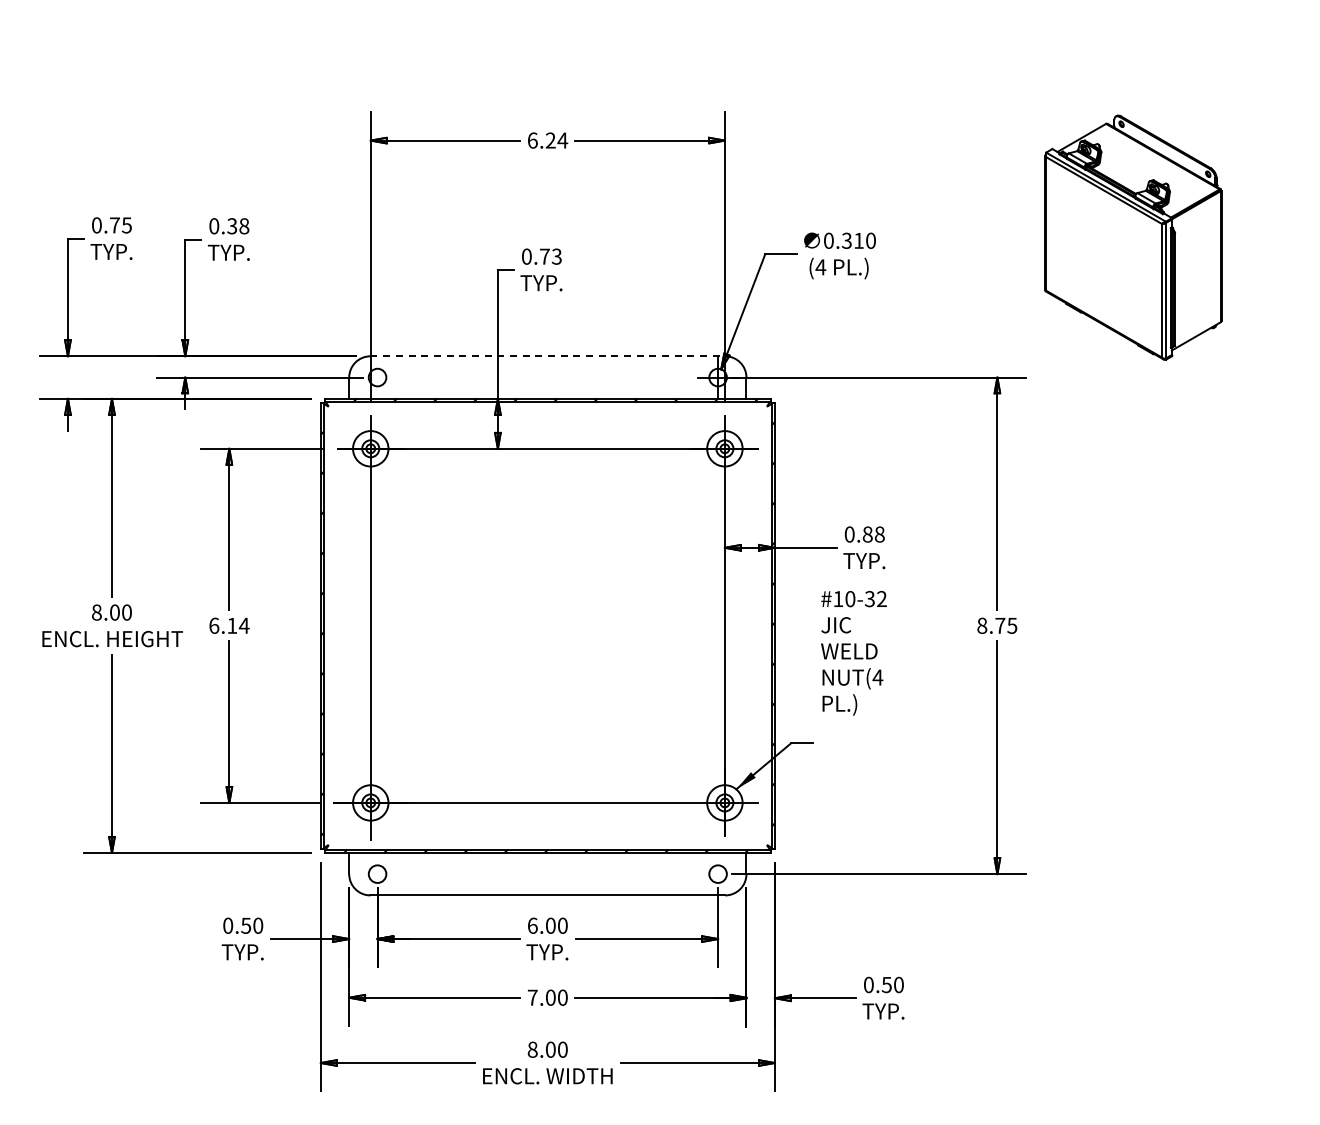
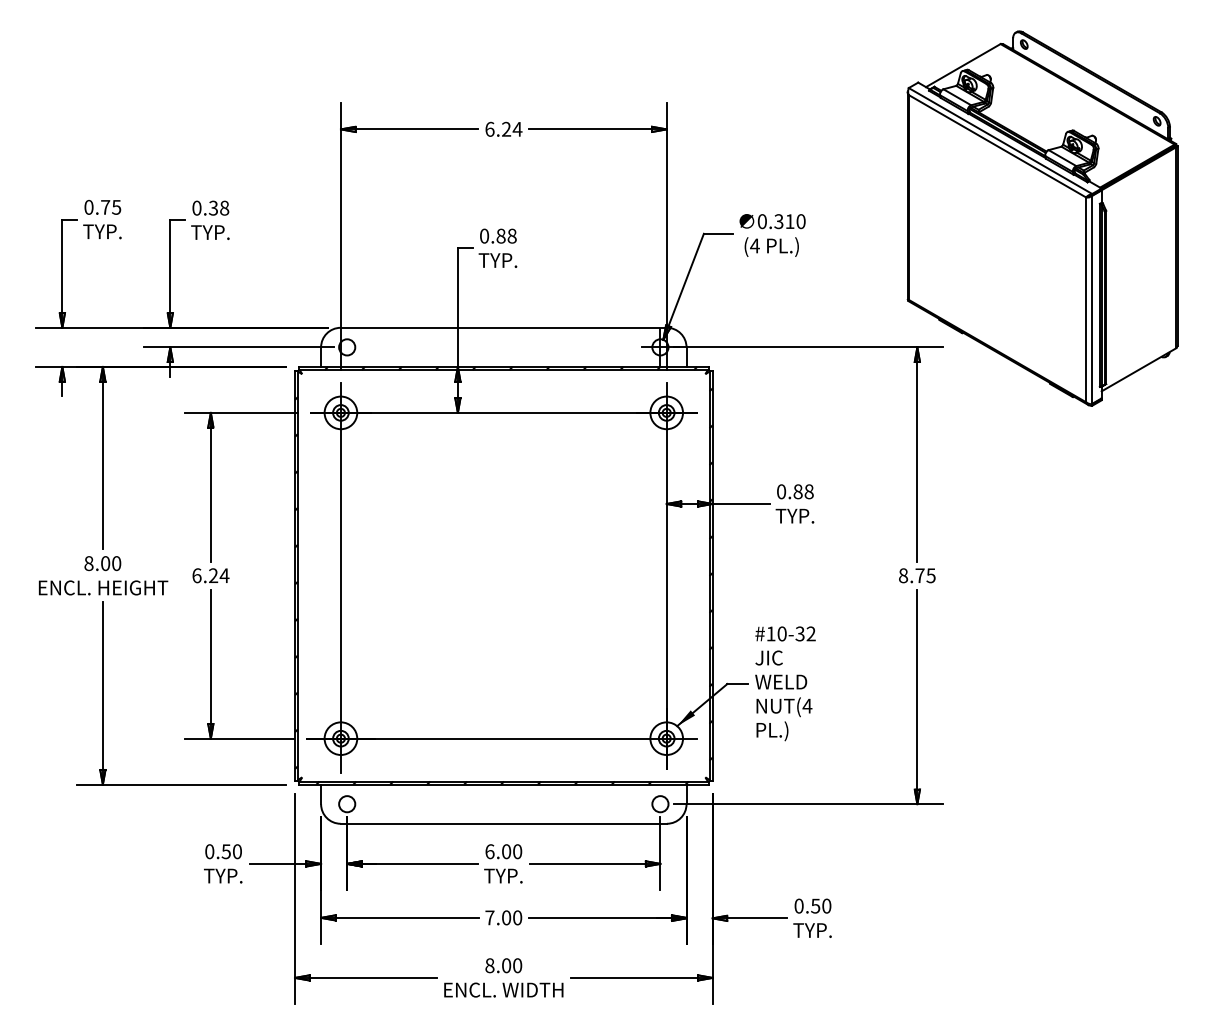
part: (1133, 237) -> (1042, 218), size x1.67
text: (550, 256) -> (506, 236), 0.73 -> 0.88
line: (548, 356) -> (504, 328), dashed -> solid
text: (232, 625) -> (213, 575), 6.14 -> 6.24
text: (853, 653) -> (785, 684), moved

